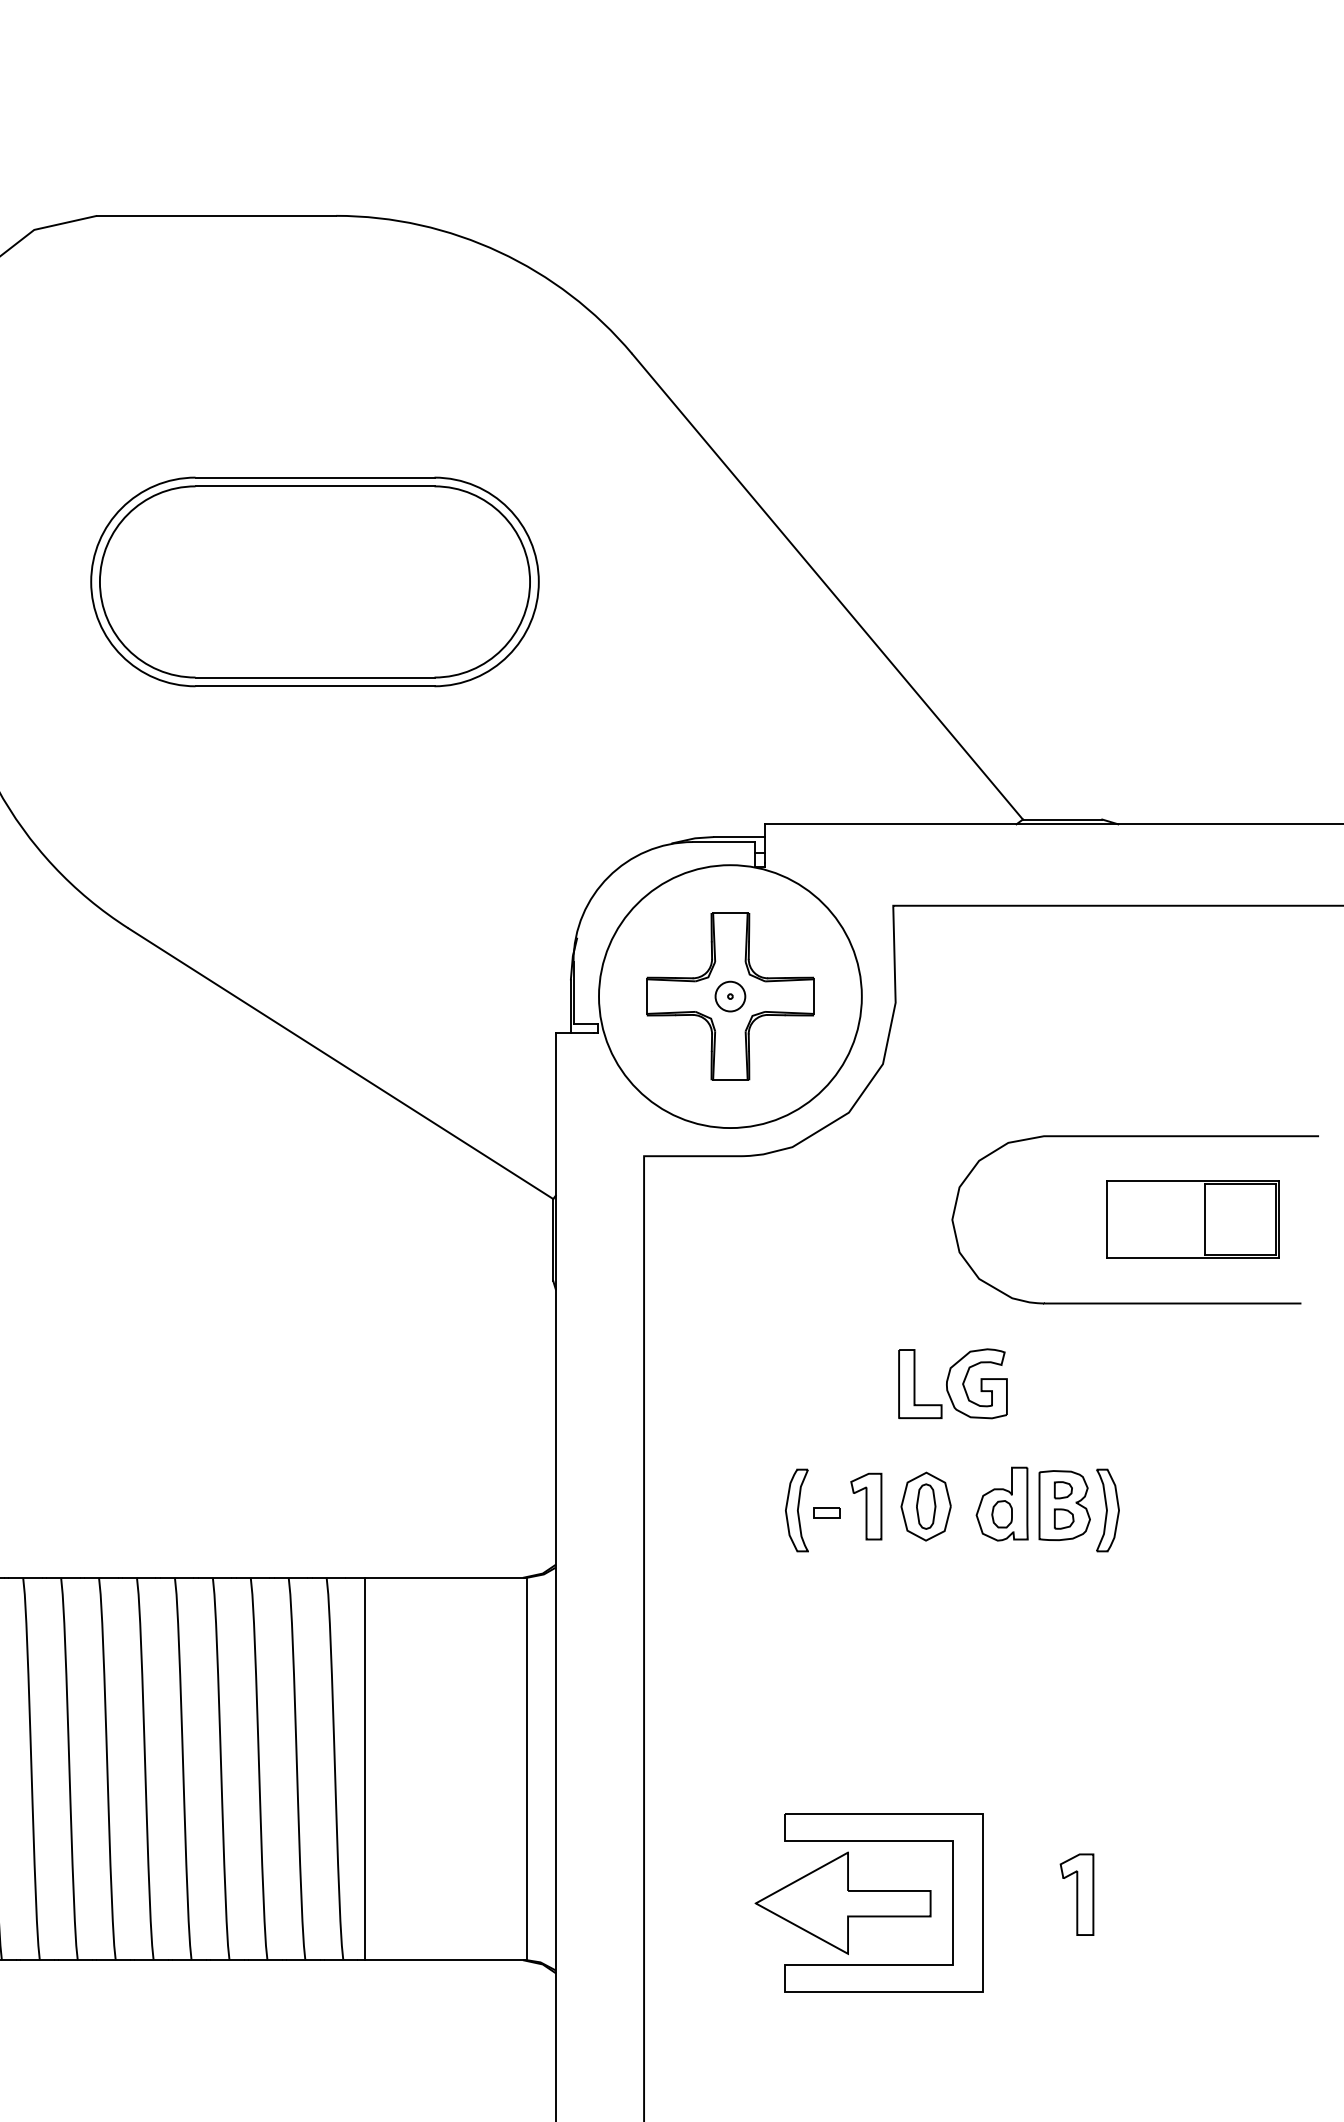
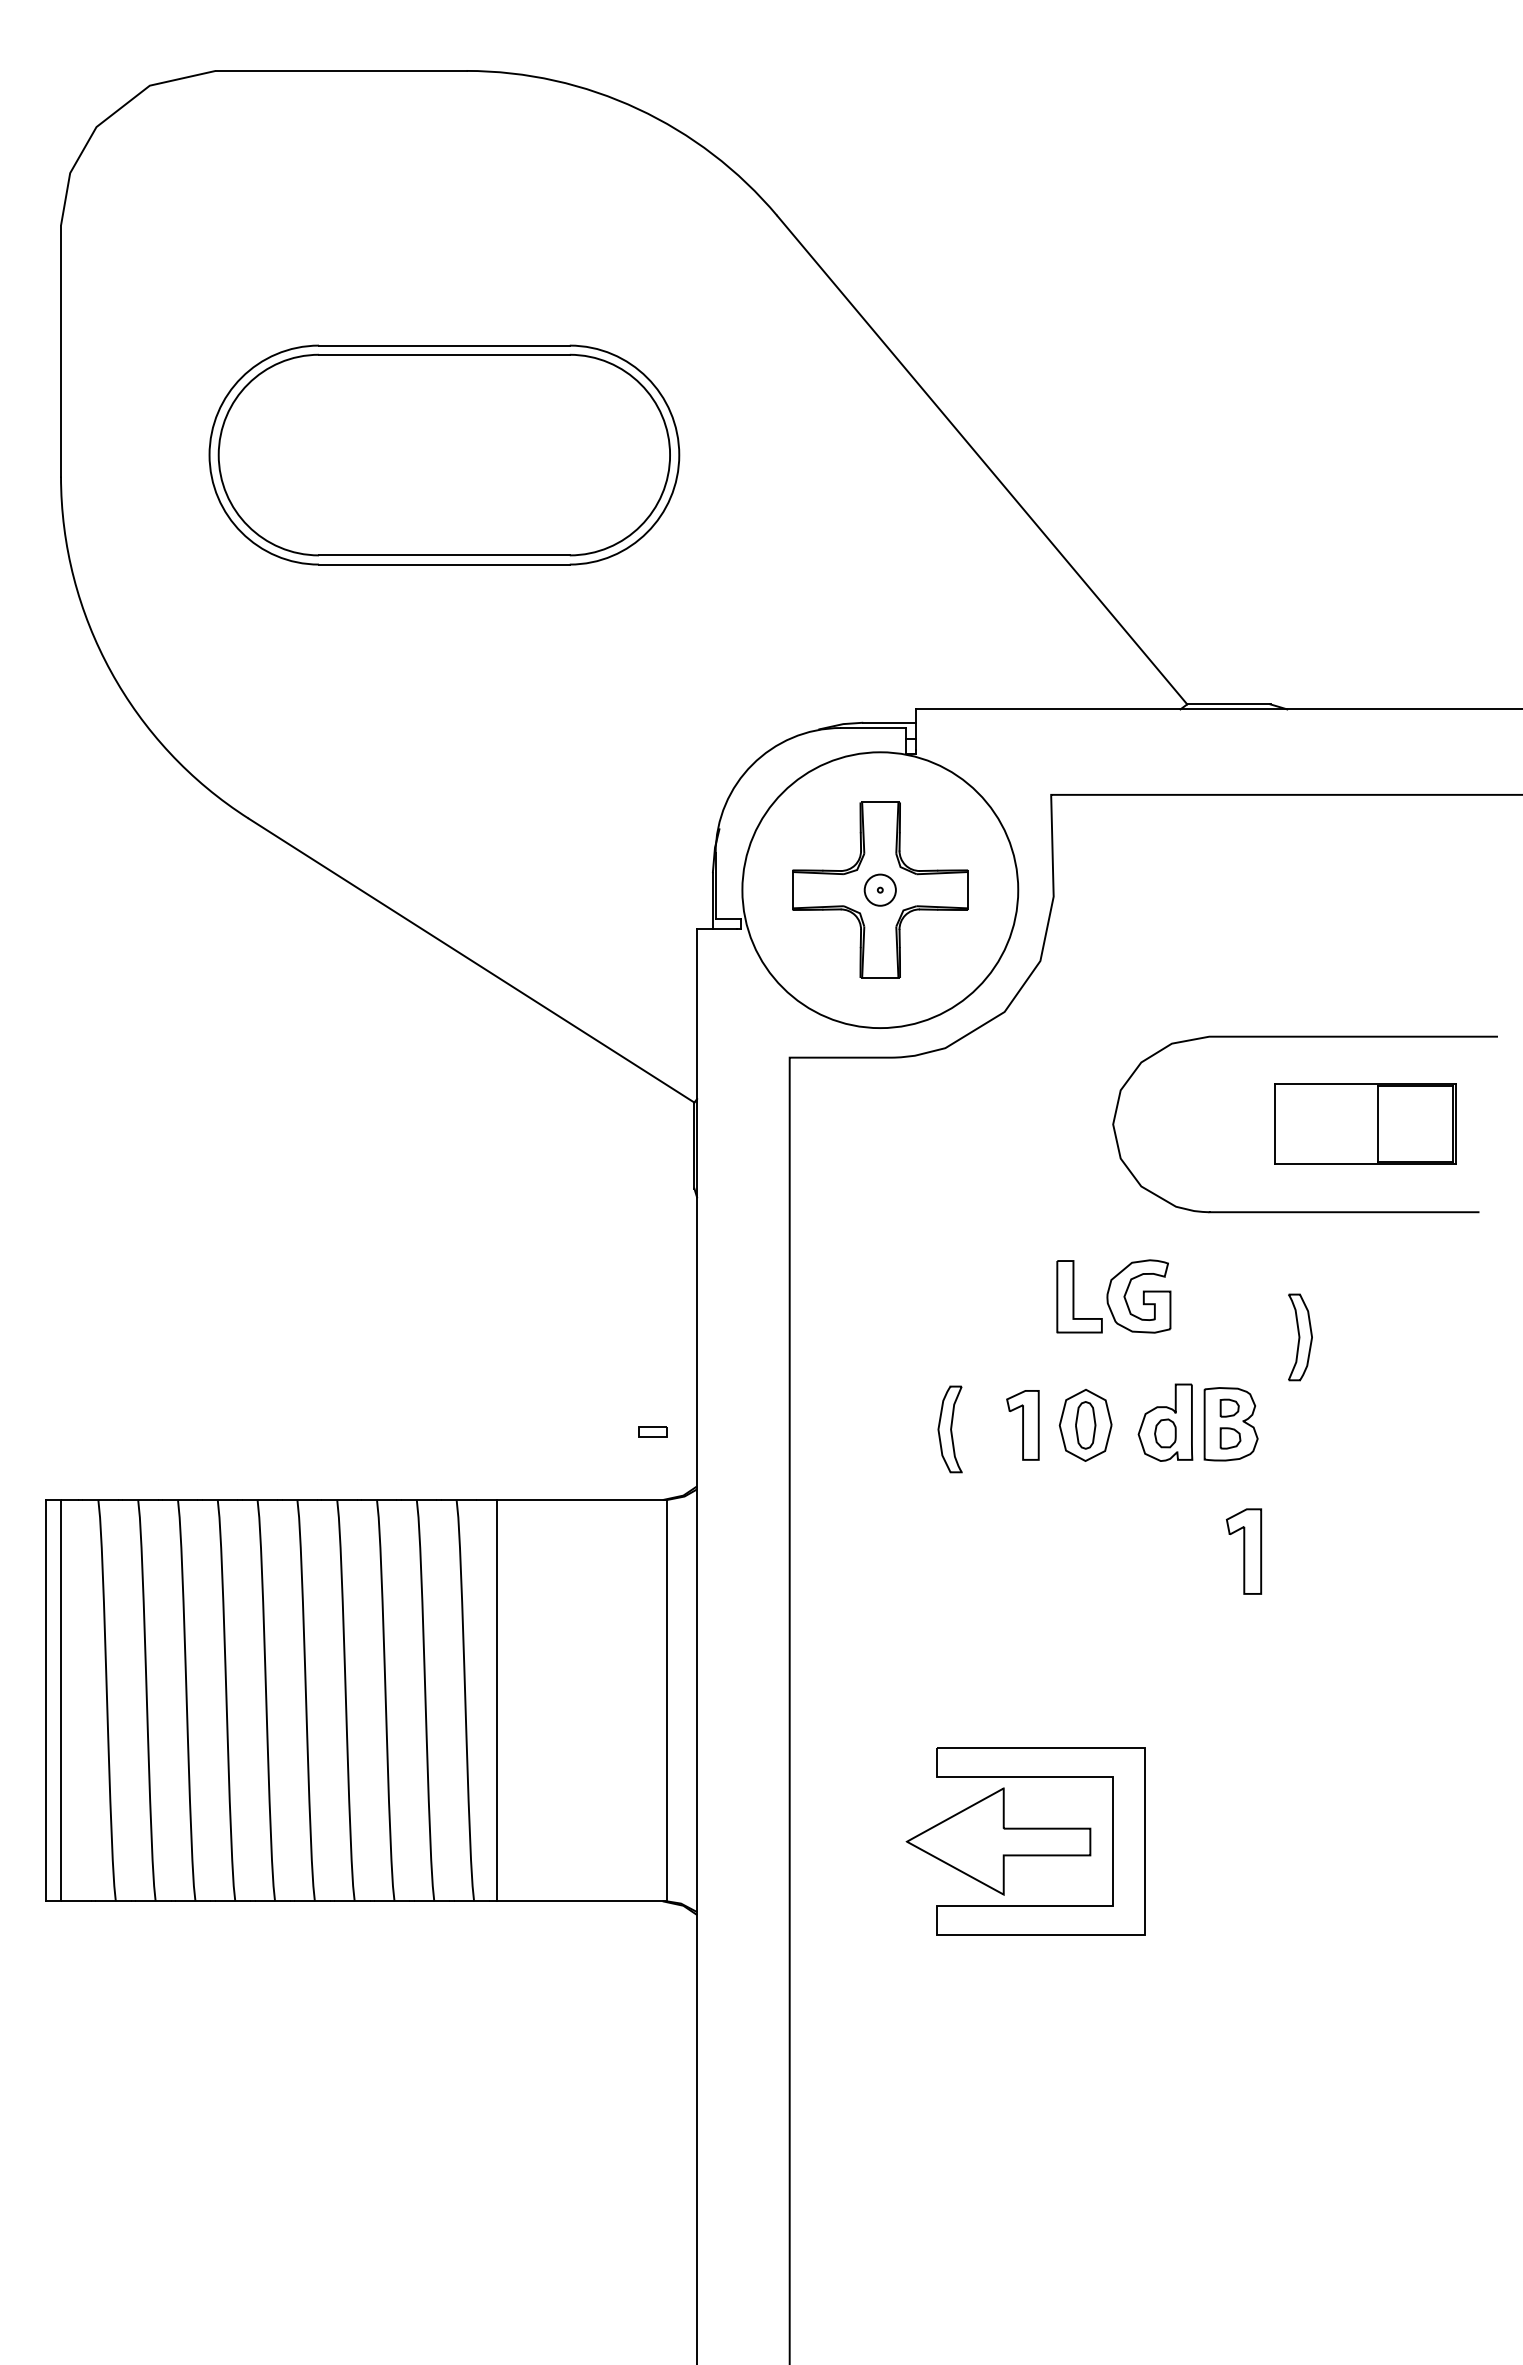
part: (1107, 1510) -> (1300, 1337), moved
part: (826, 1512) -> (652, 1431), moved
part: (1077, 1894) -> (1244, 1551), moved

